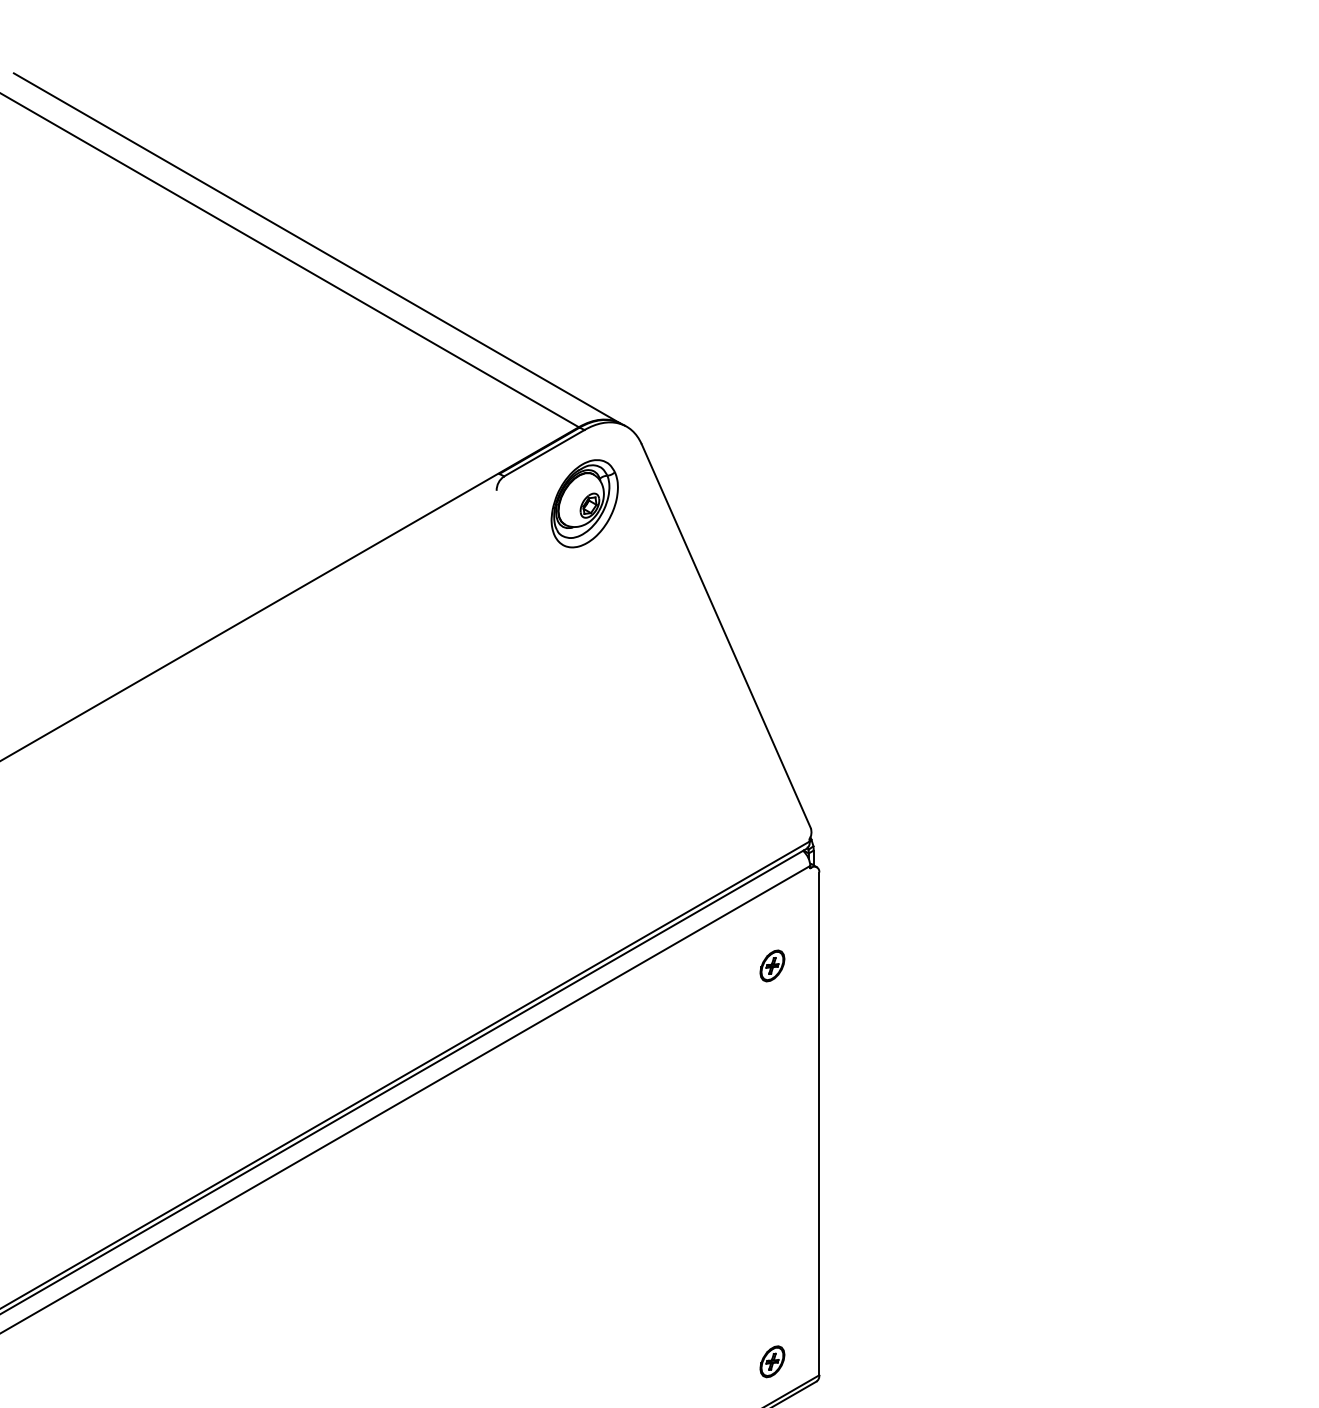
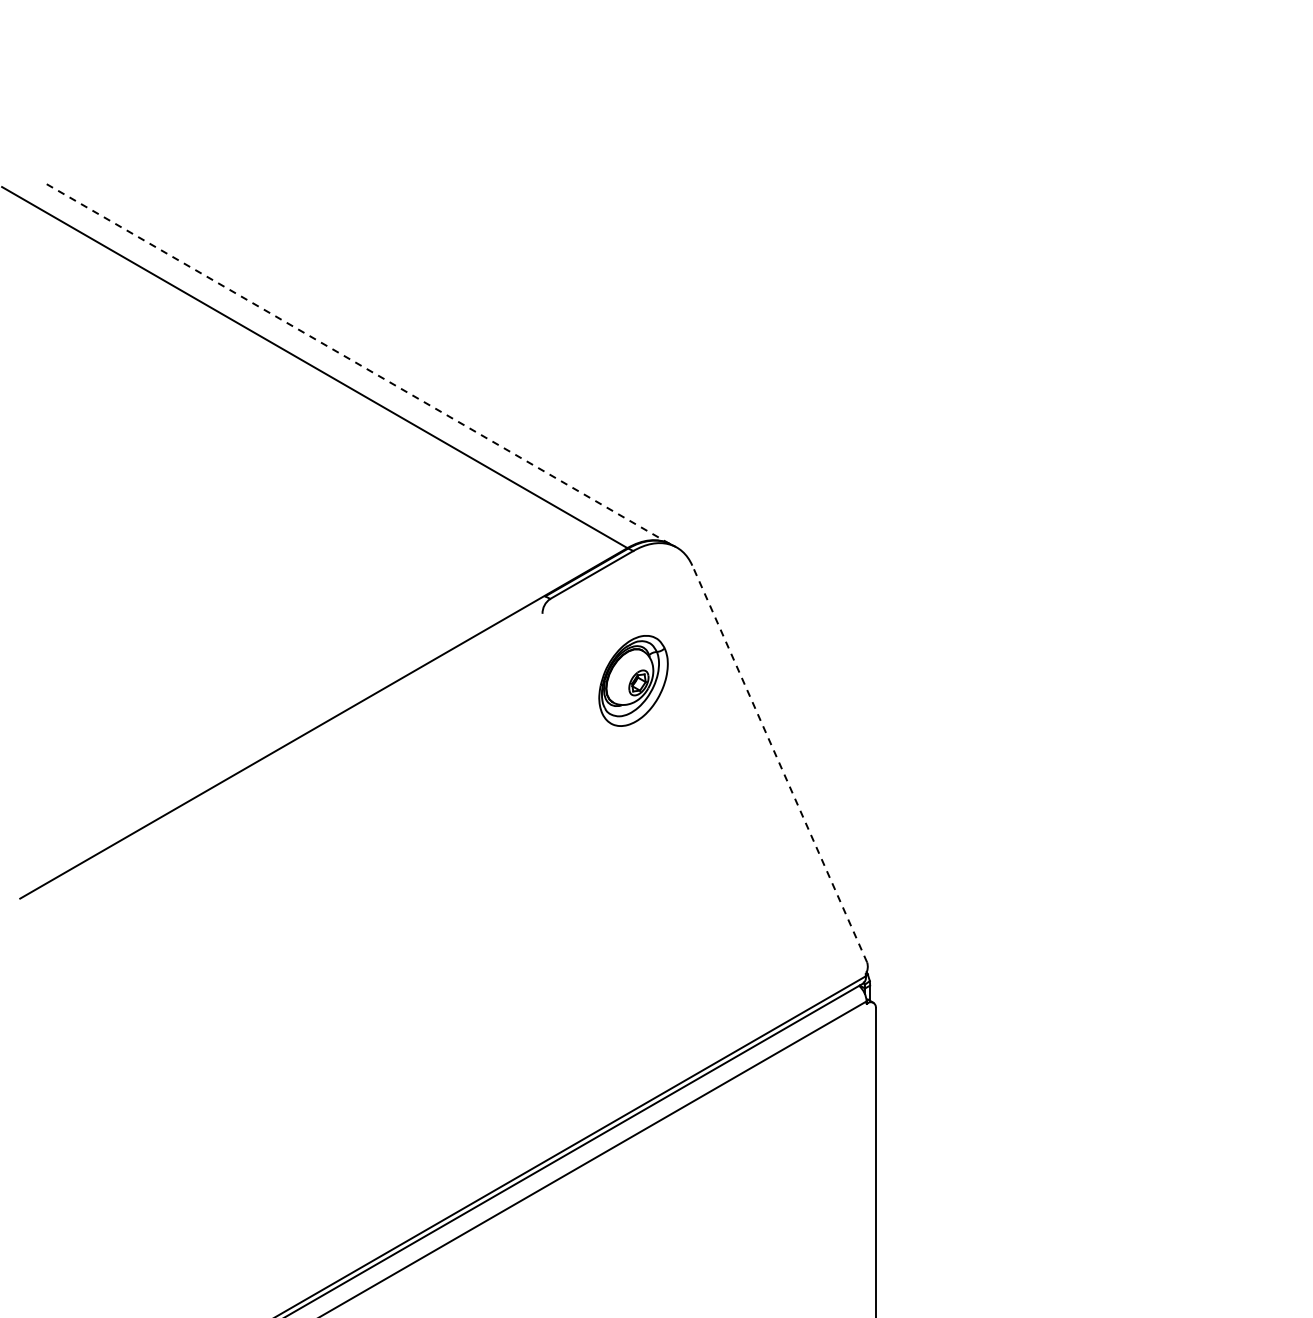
line: (316, 248) -> (356, 363), solid -> dashed
part: (584, 503) -> (633, 680), moved
line: (726, 636) -> (780, 764), solid -> dashed
part: (772, 965) -> (827, 1104), removed

